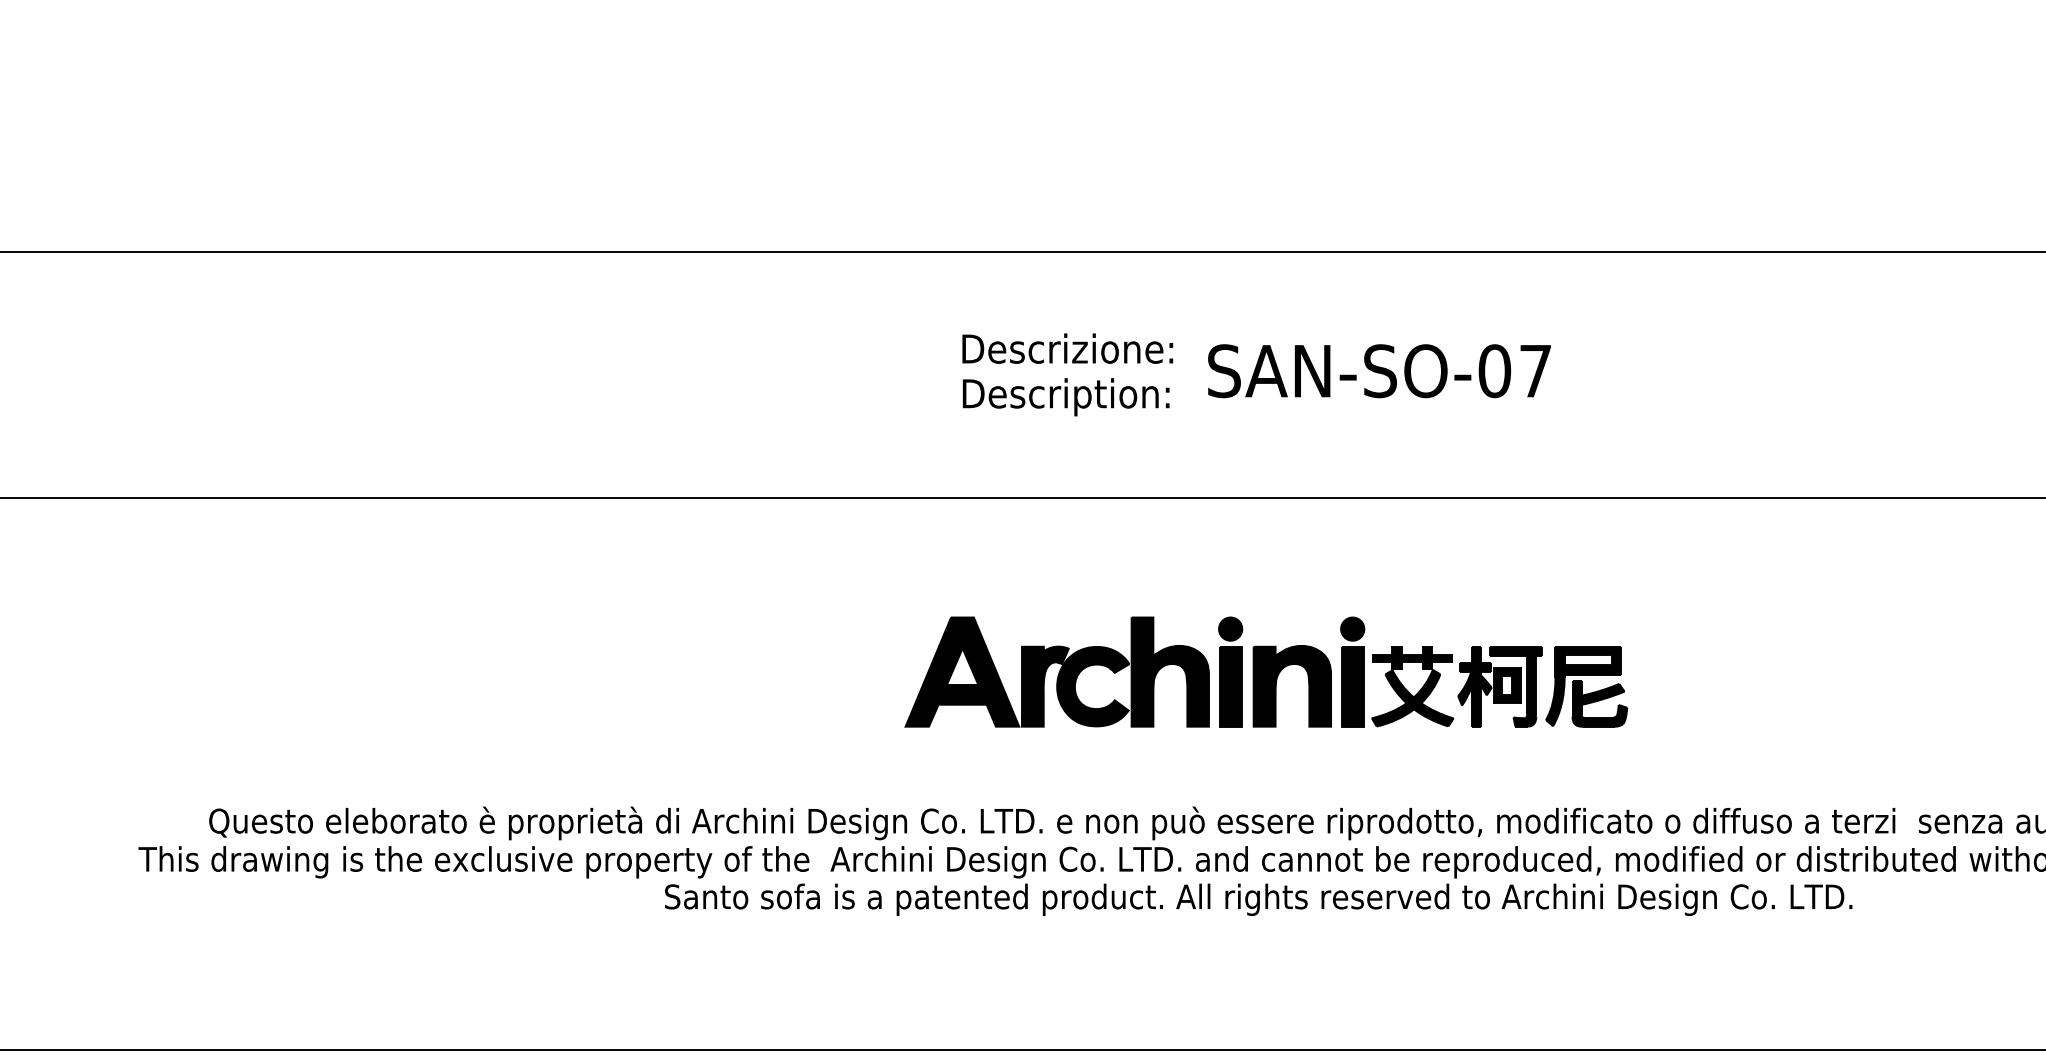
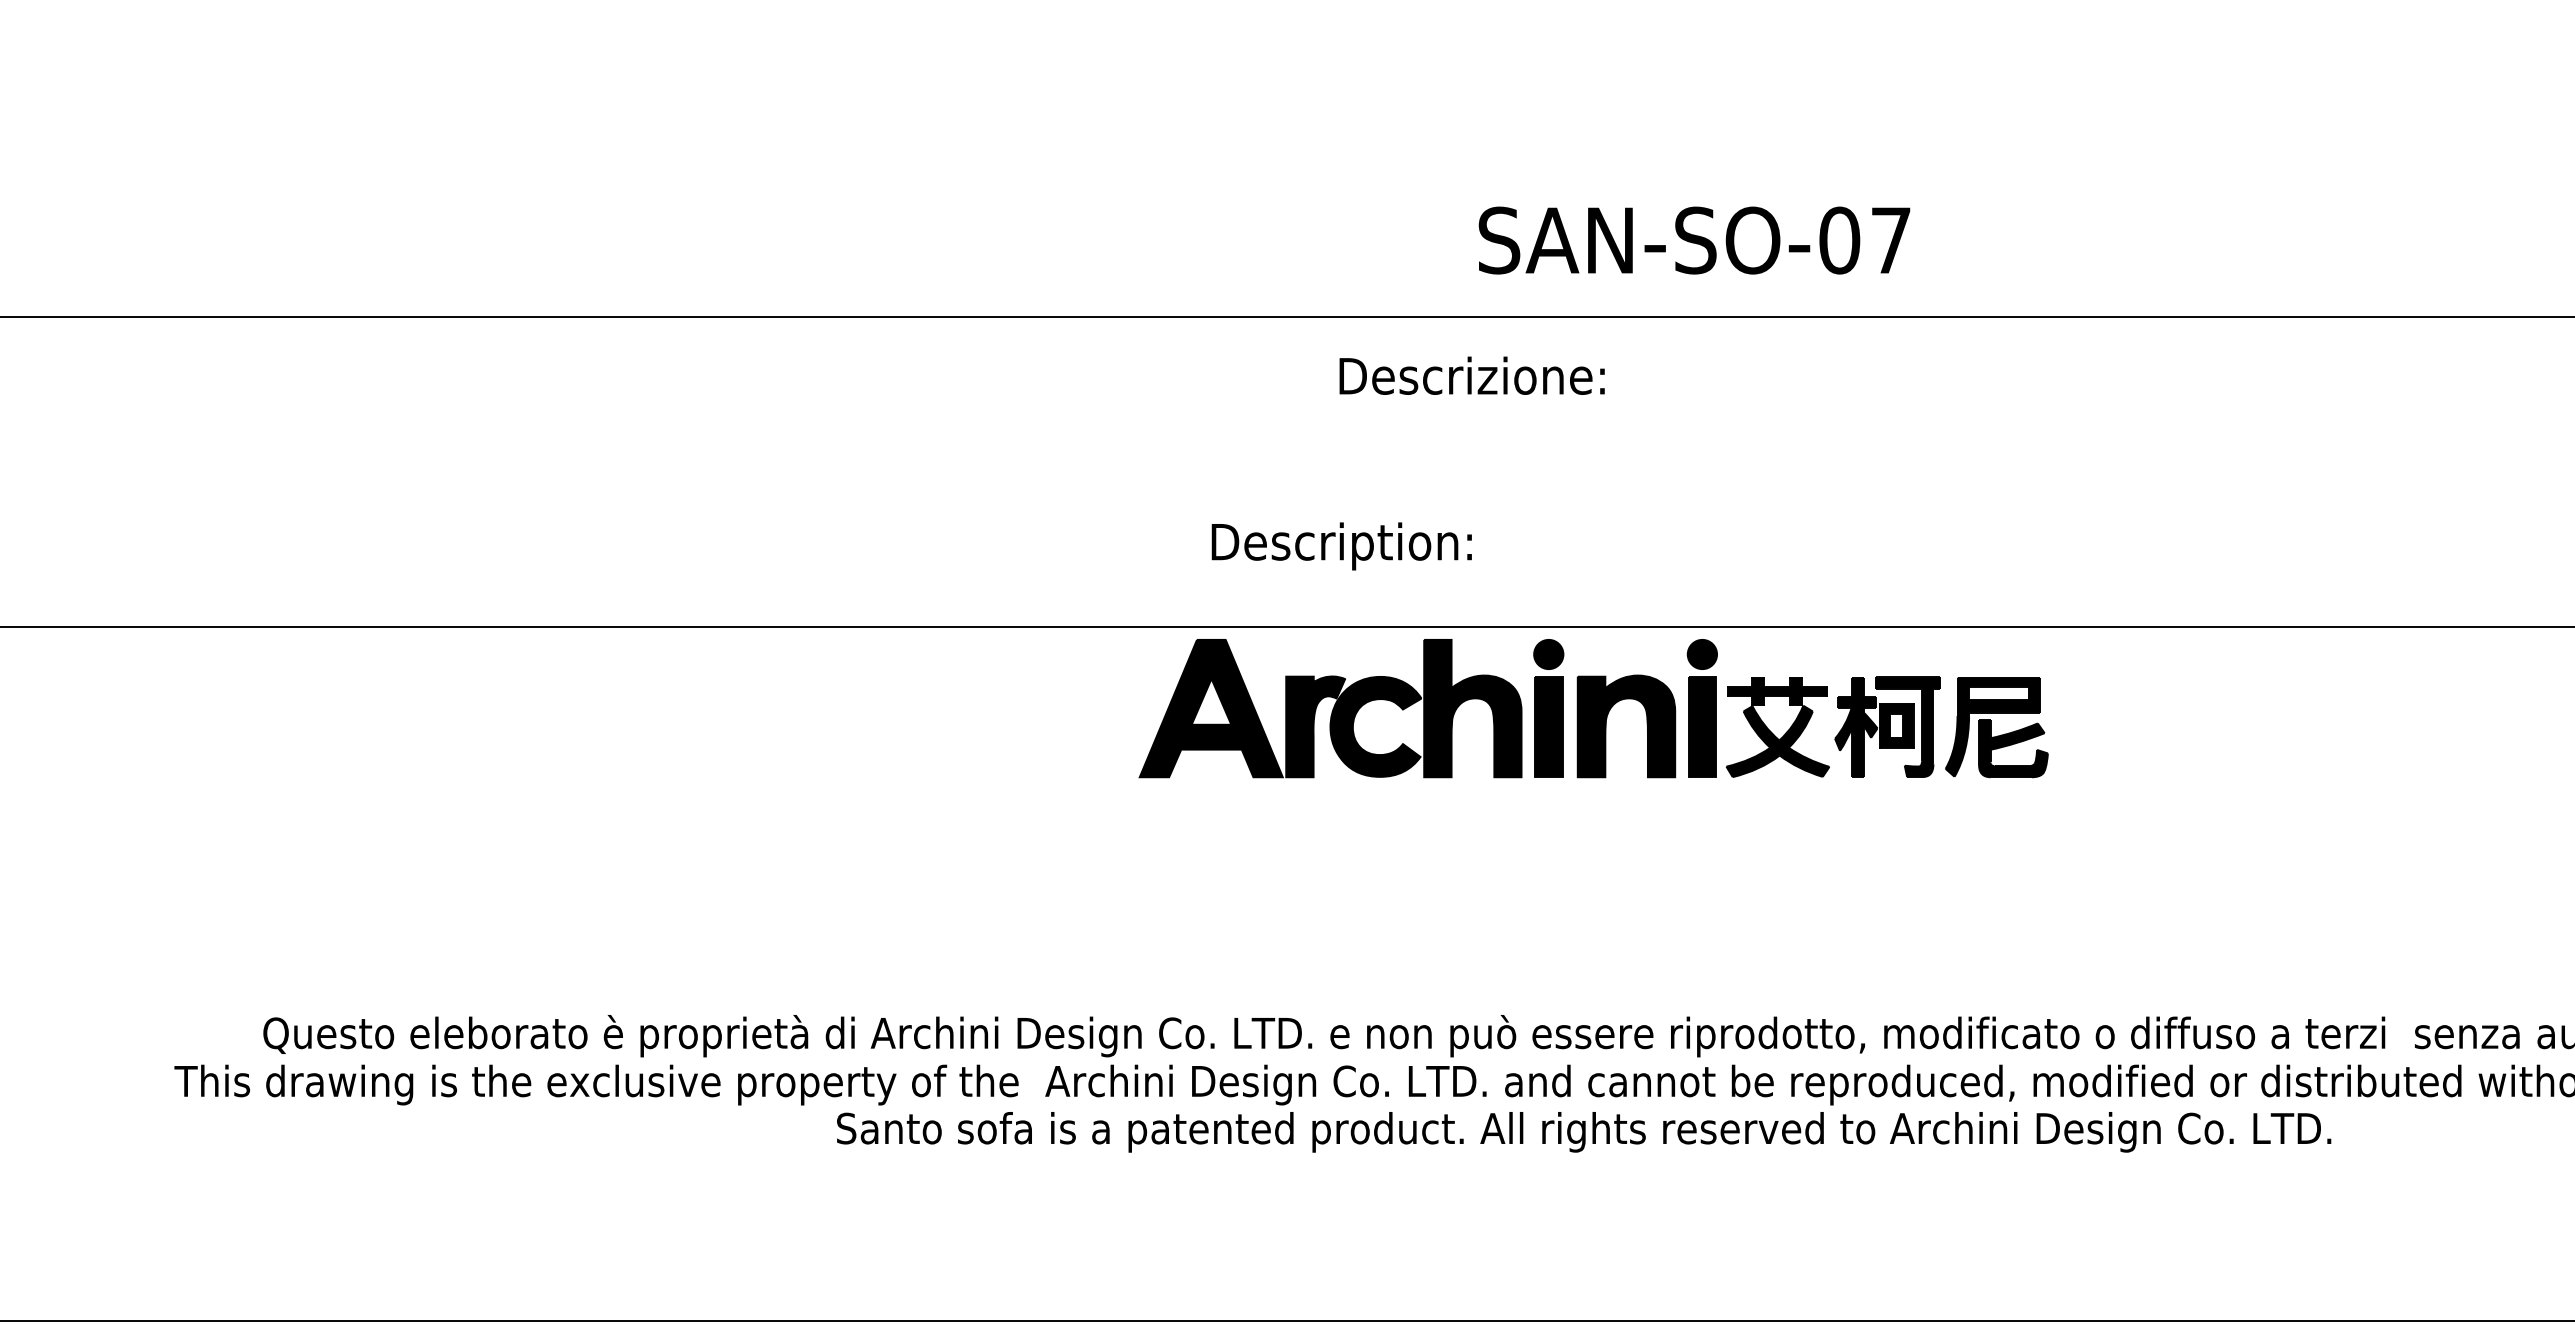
text: (1067, 348) -> (1471, 375), moved
text: (1379, 371) -> (1694, 240), moved
text: (1065, 397) -> (1340, 546), moved
part: (1266, 671) -> (1593, 707), moved

